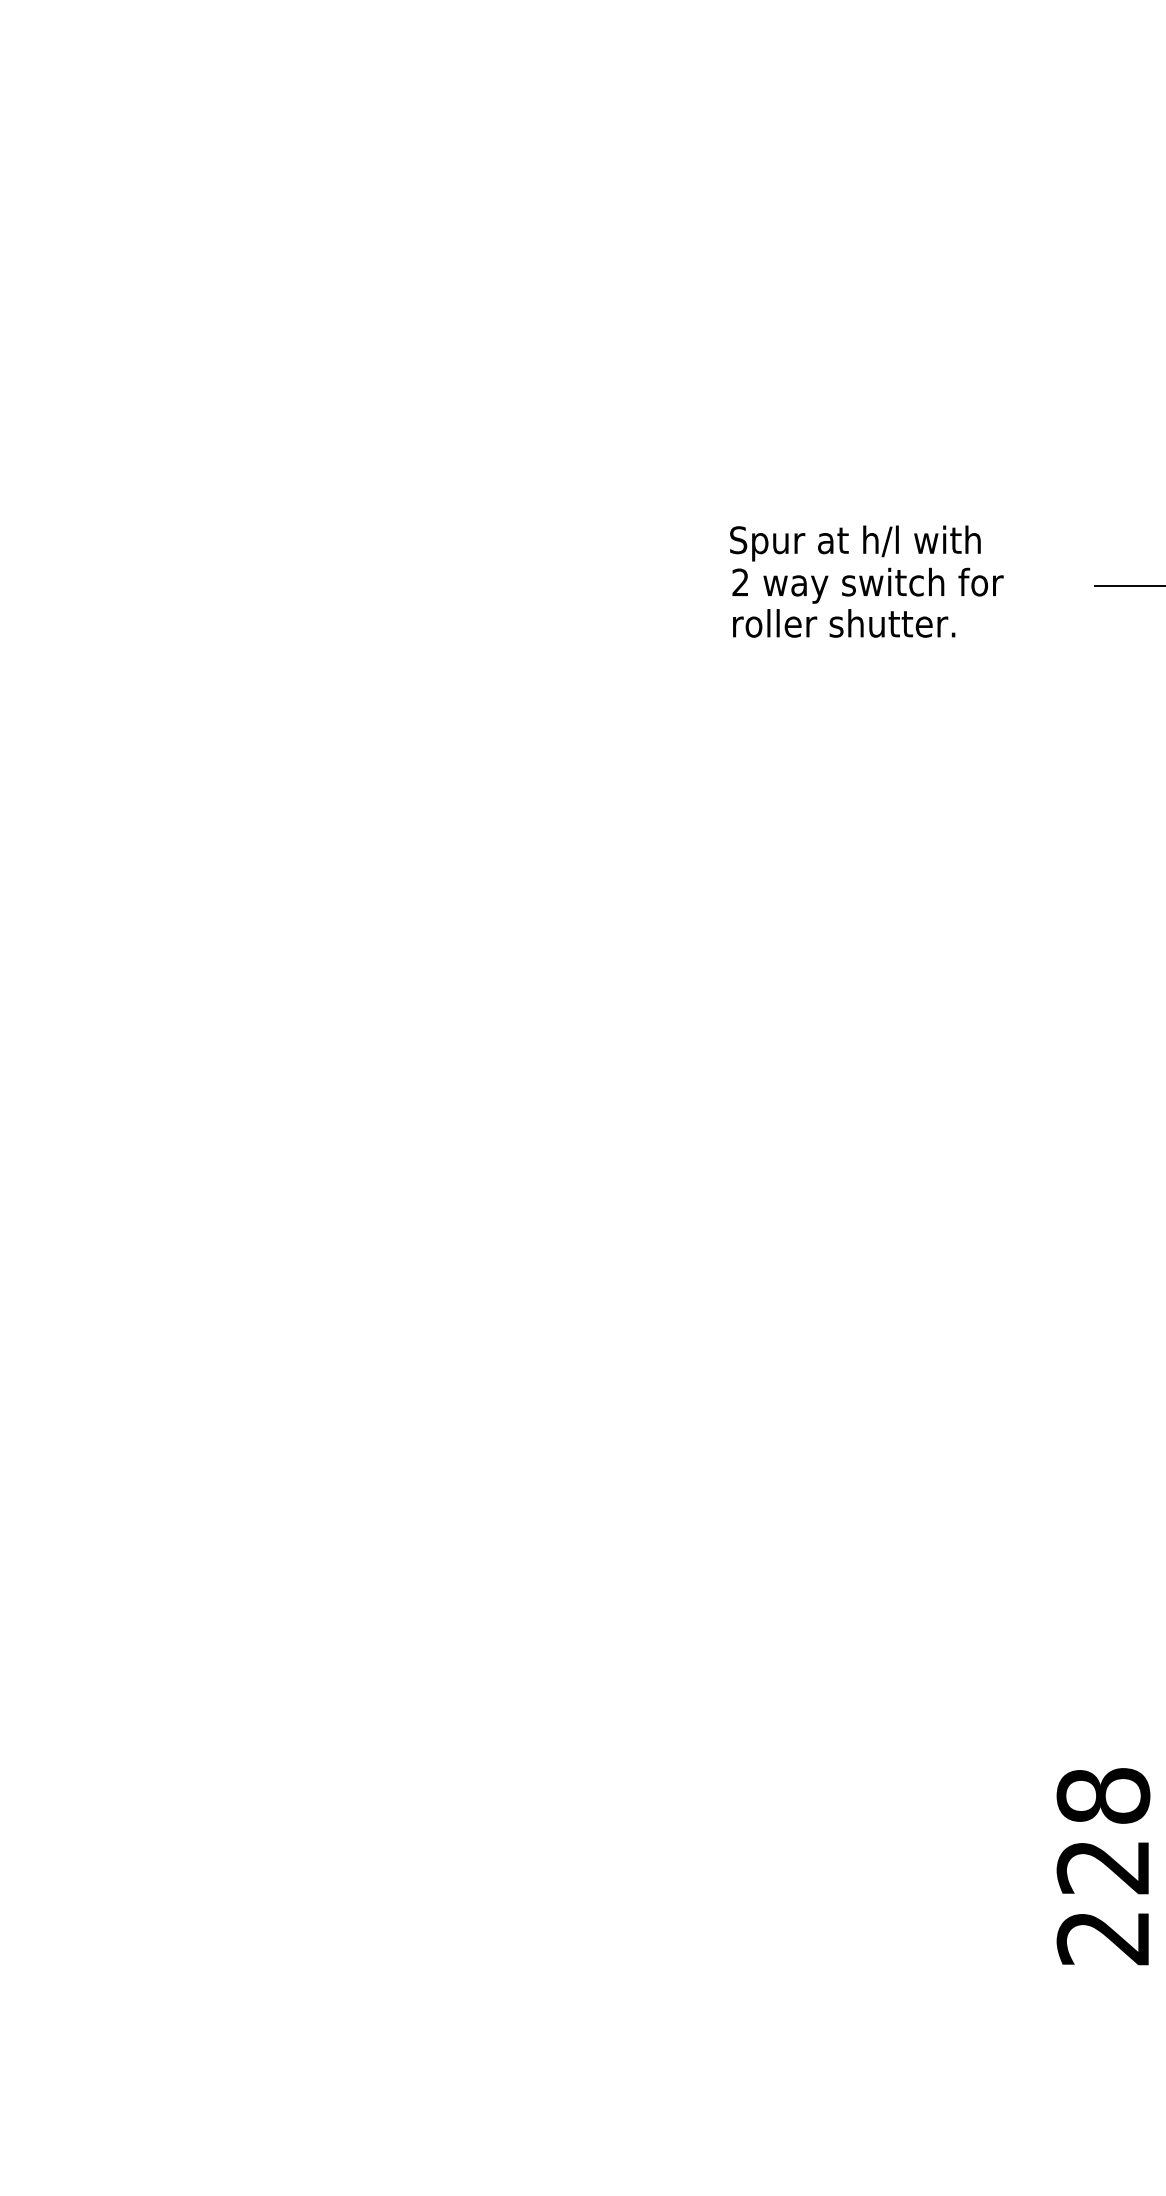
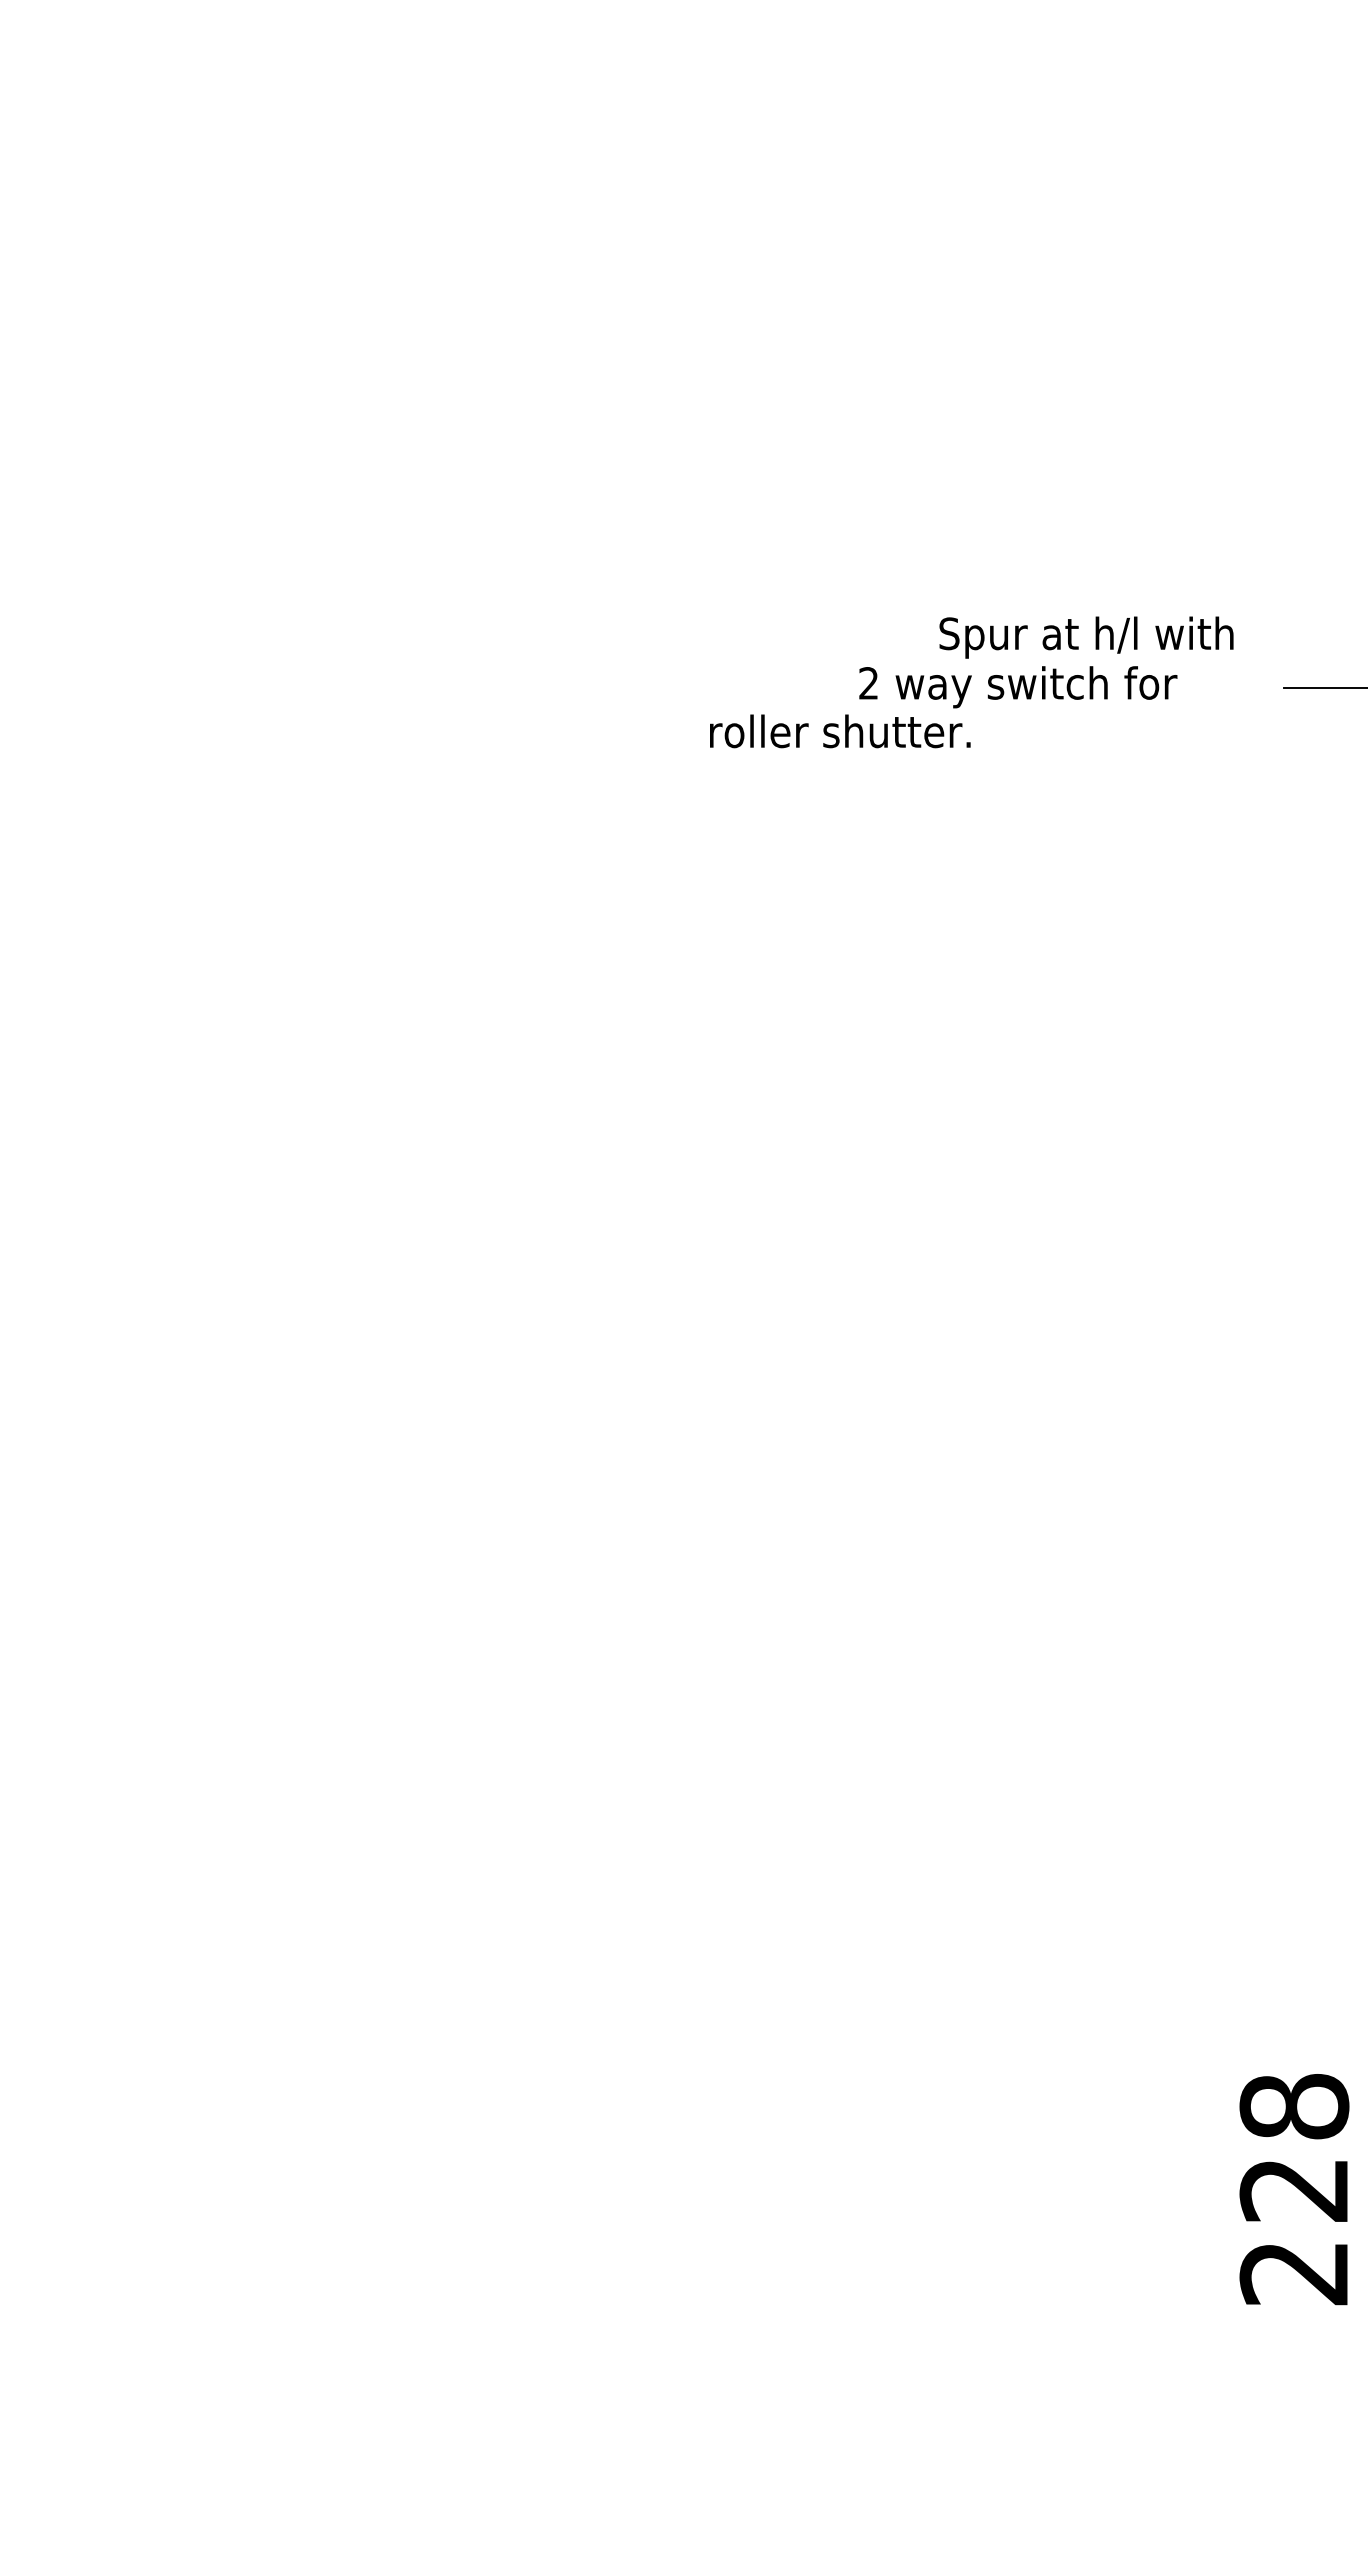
text: (855, 543) -> (1086, 637), moved
text: (844, 623) -> (840, 731), moved

